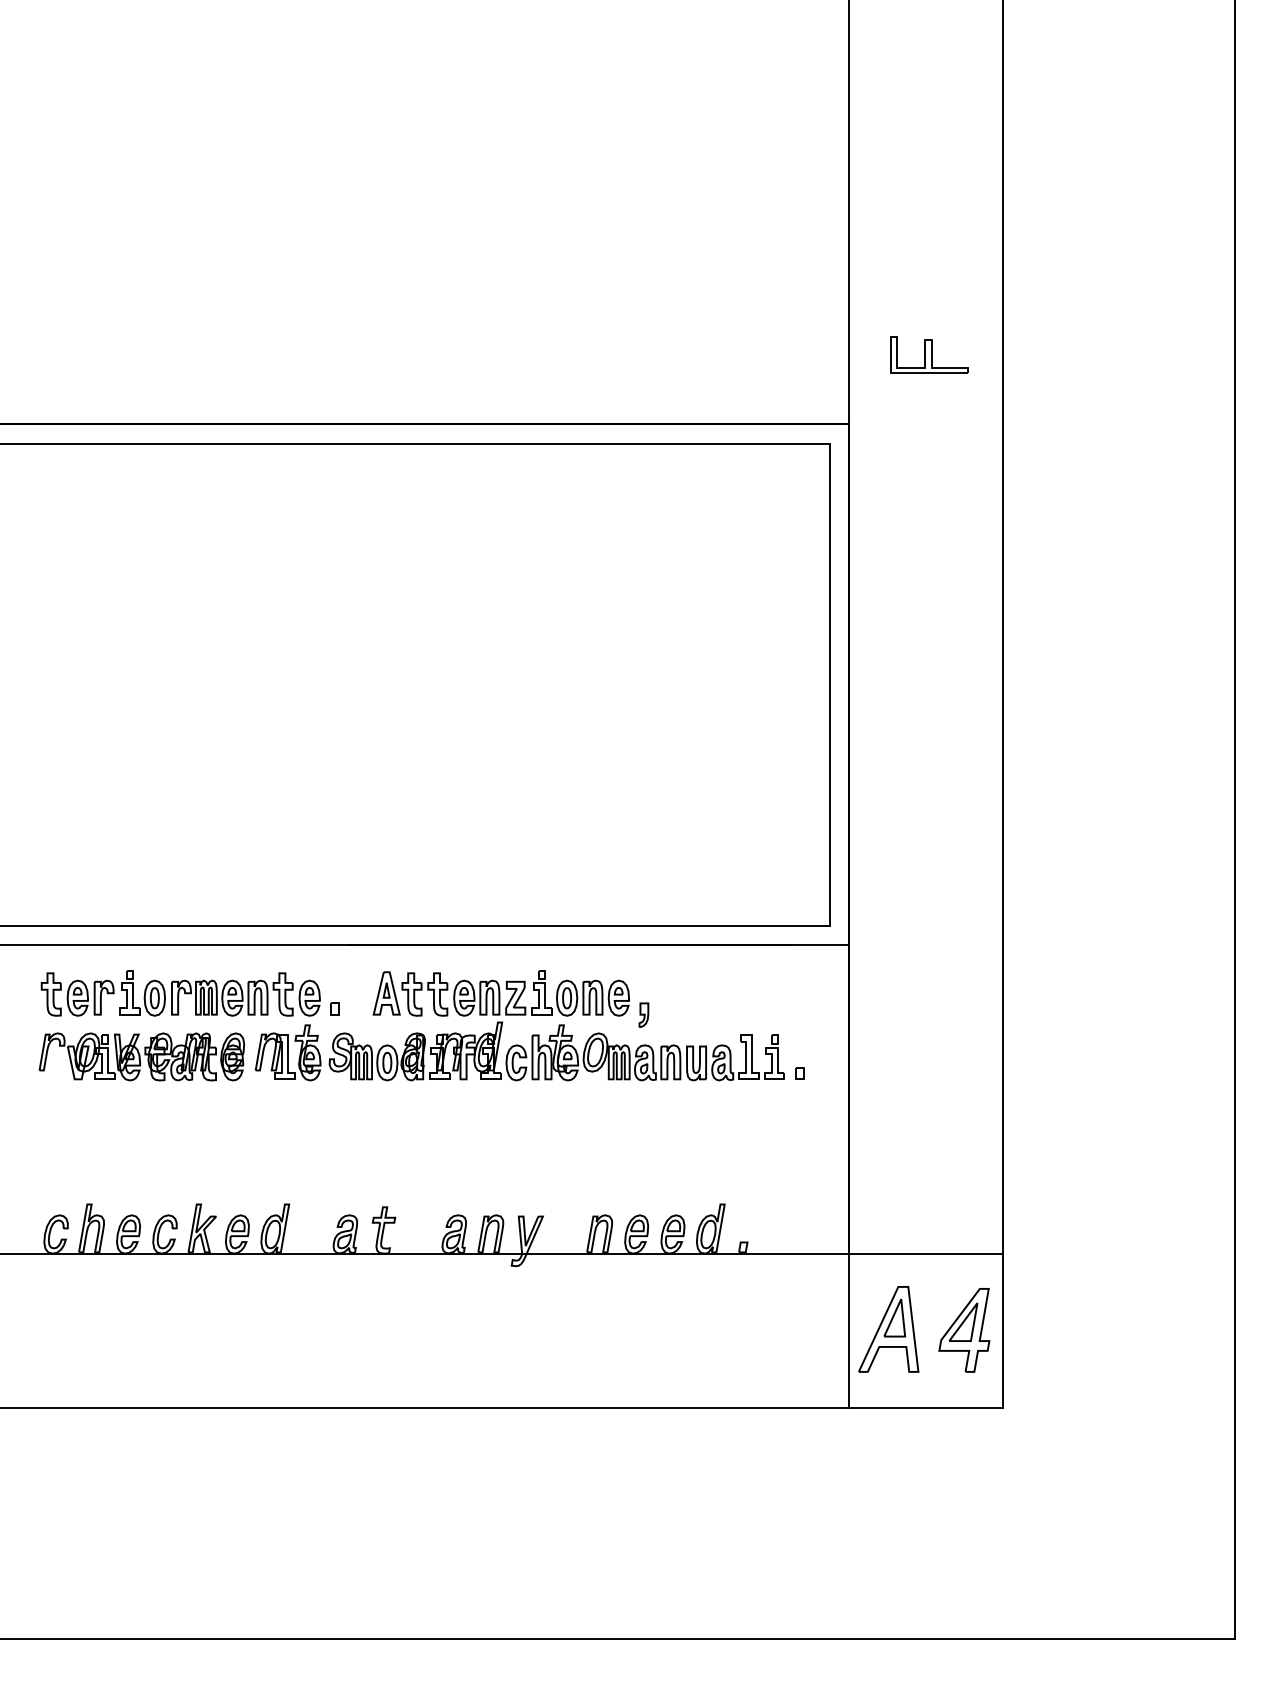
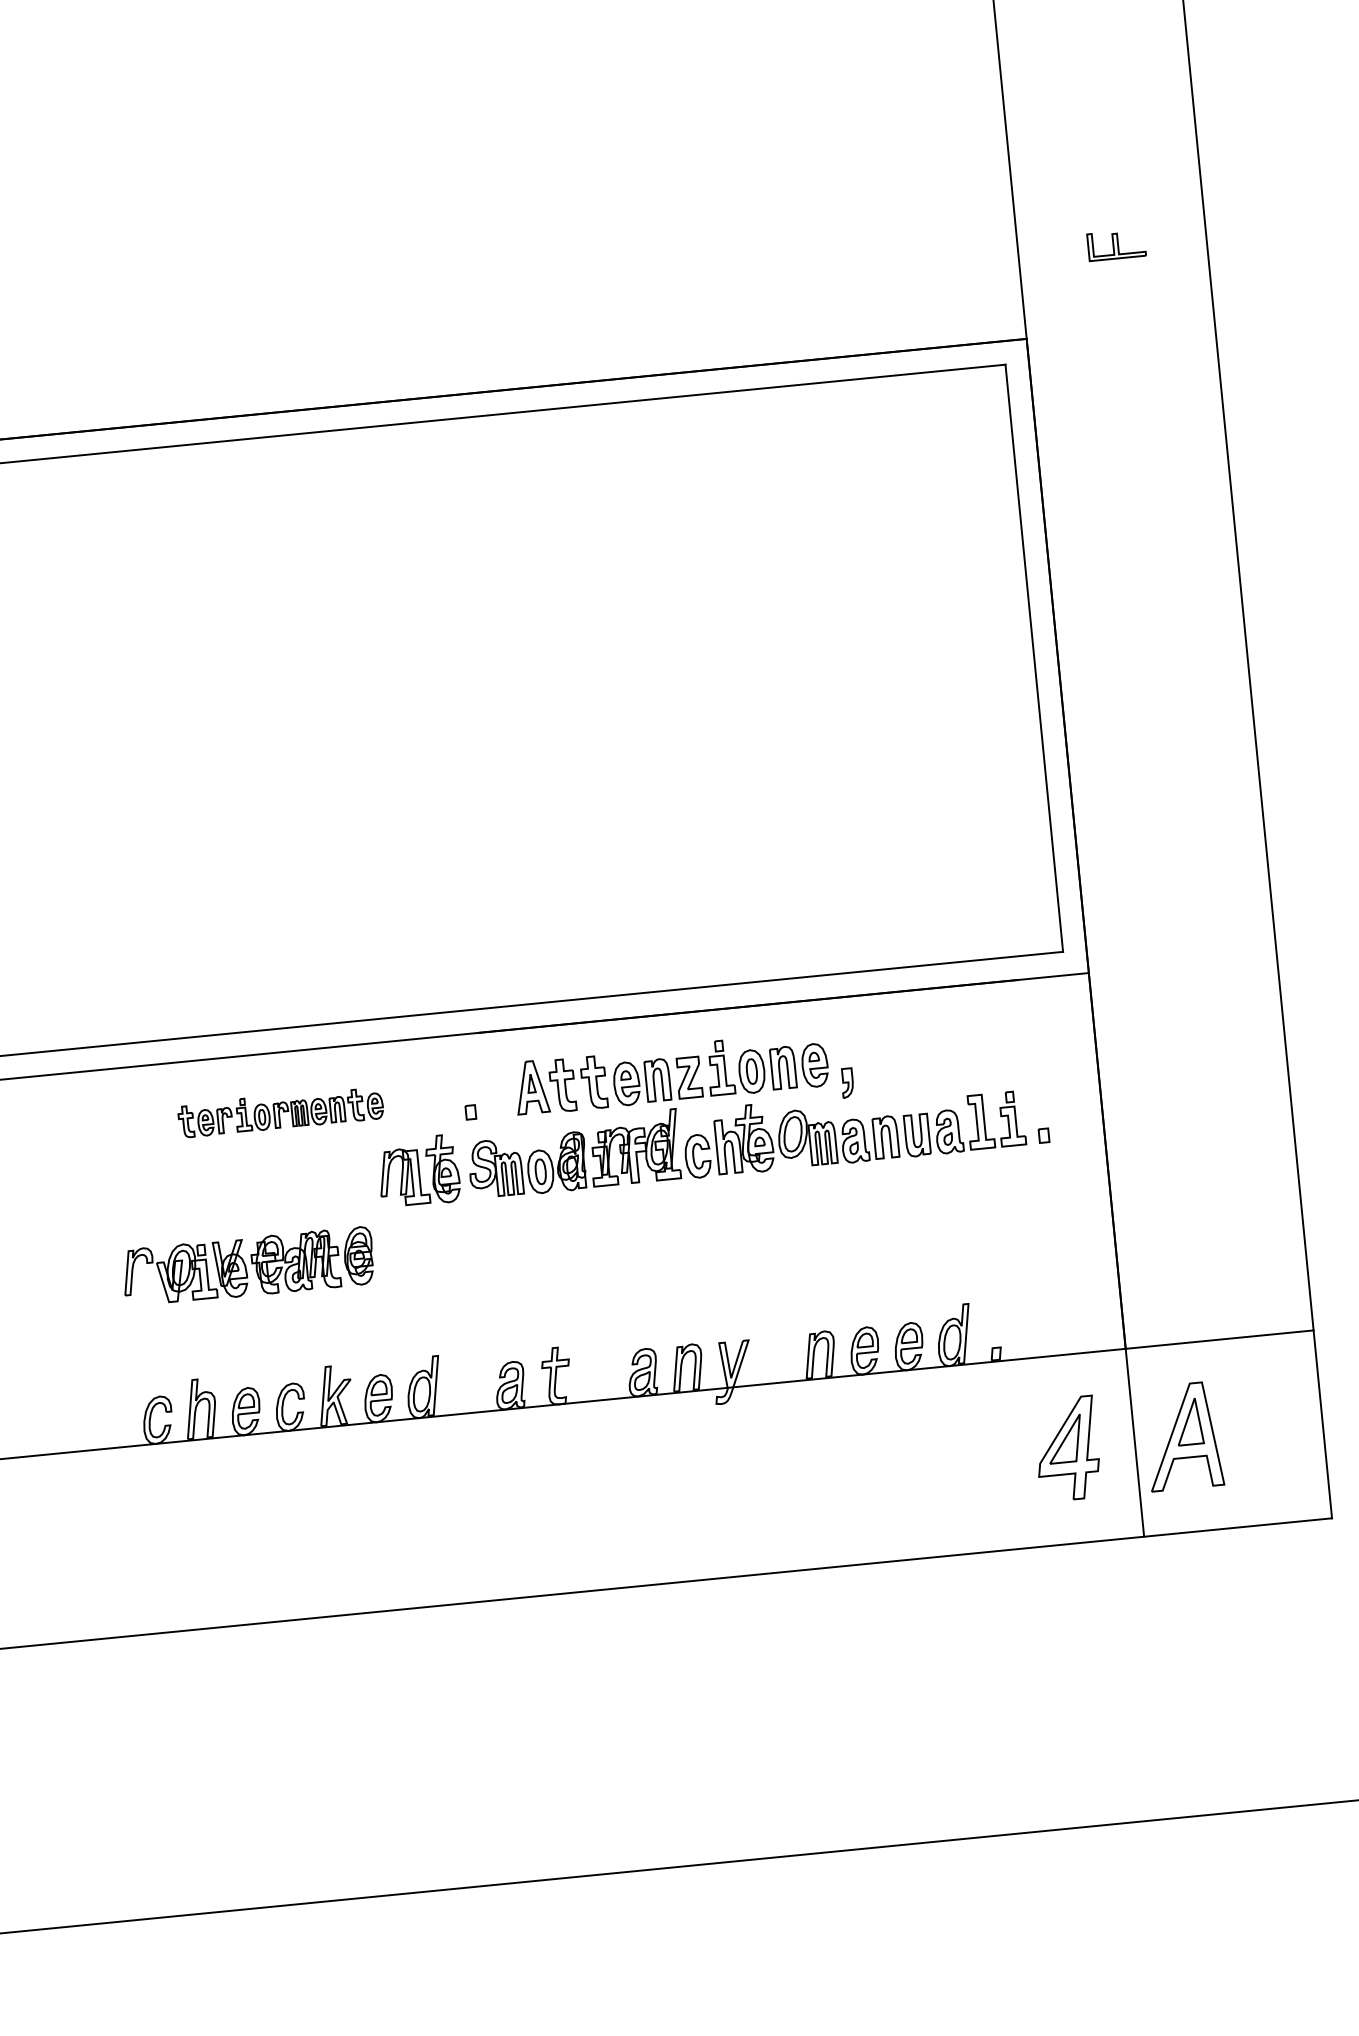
part: (929, 354) -> (1116, 244), size x0.6
part: (180, 993) -> (280, 1111), size x0.6
part: (141, 1056) -> (247, 1266), moved
part: (964, 1330) -> (1067, 1449), moved

